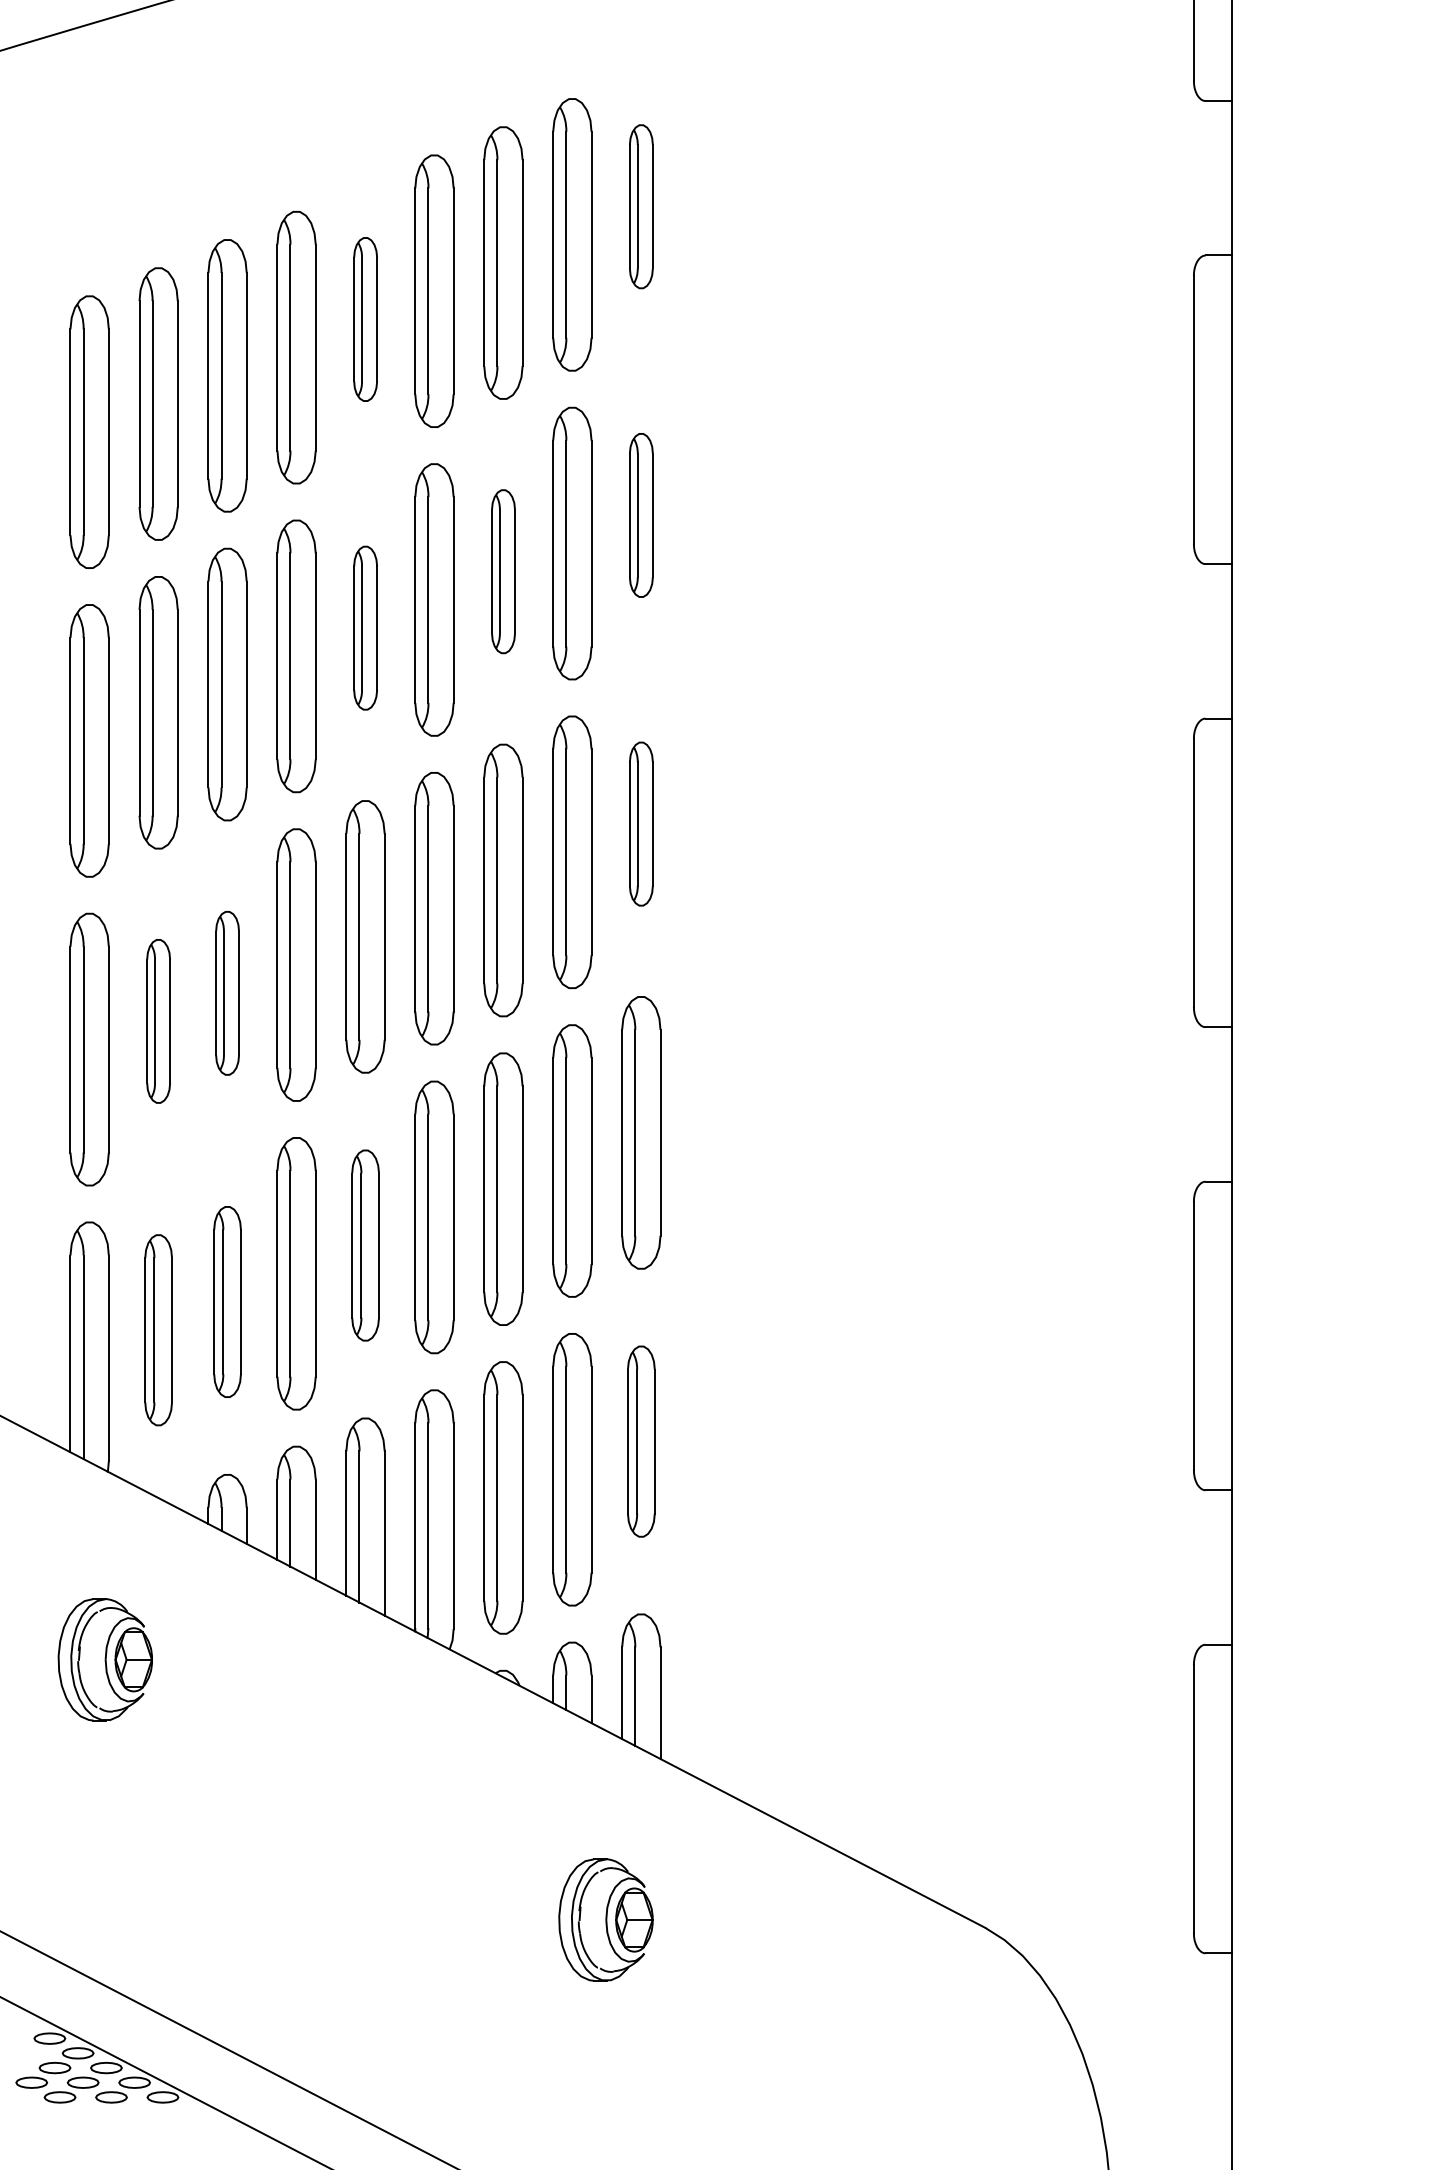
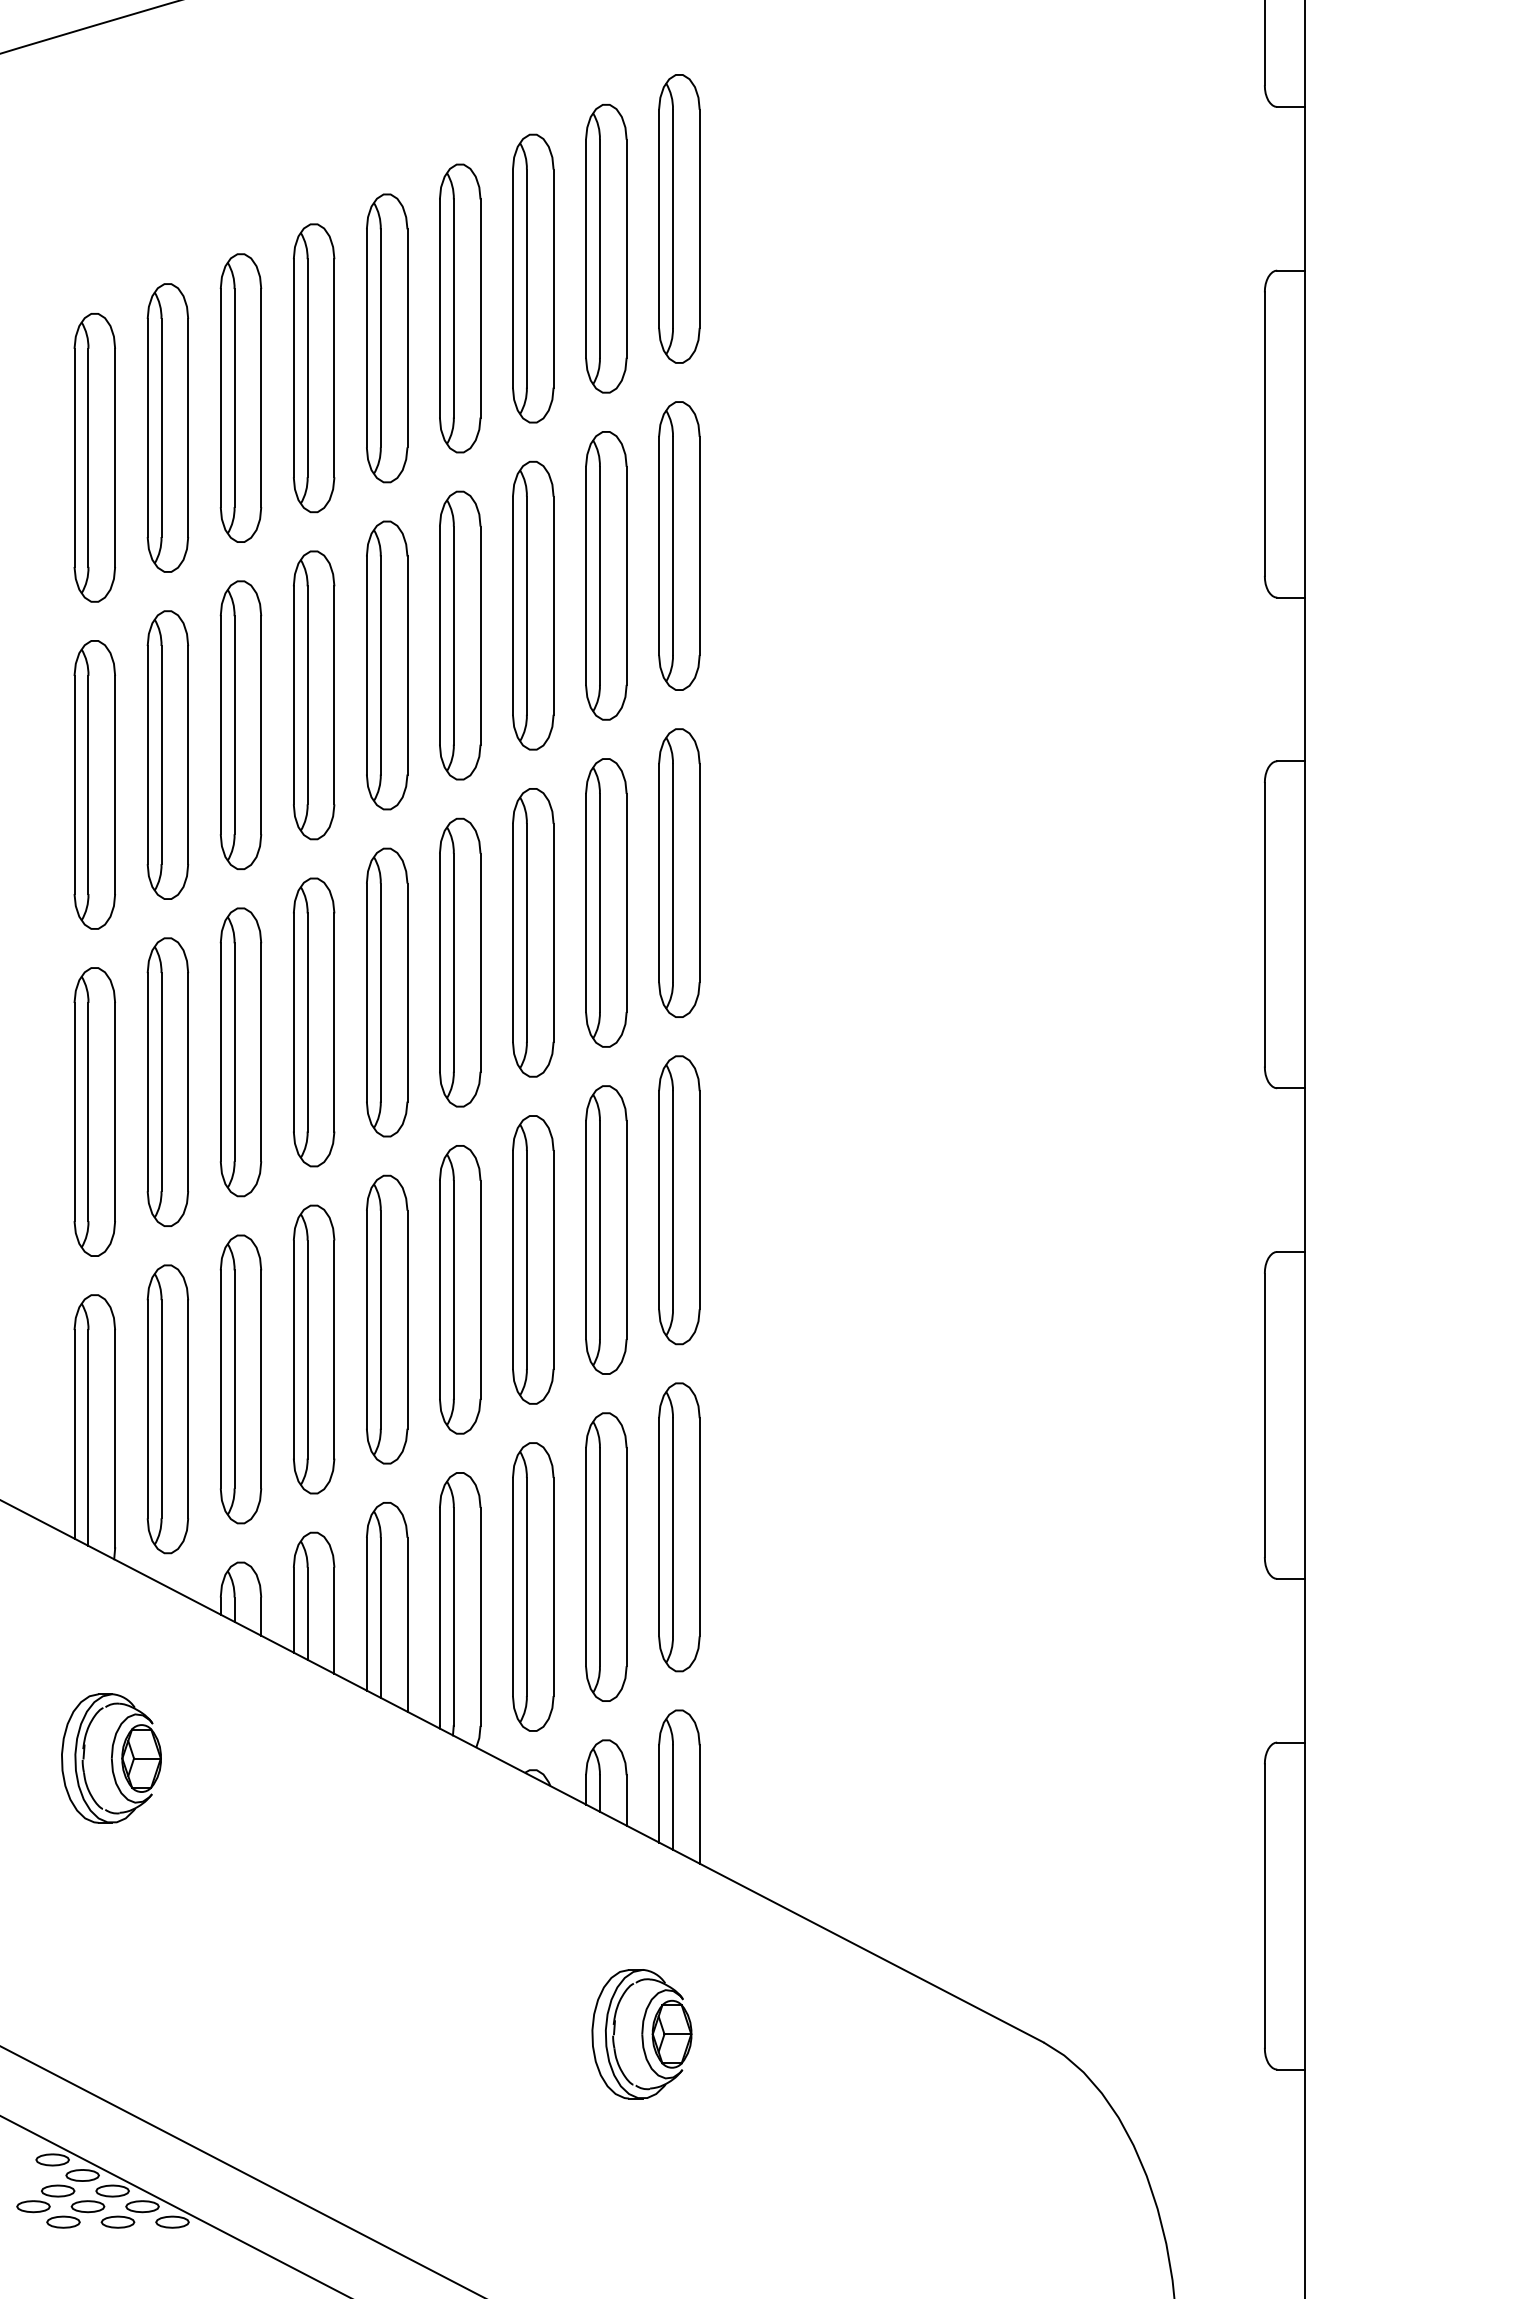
part: (641, 206) -> (679, 218), size x1.67
part: (365, 319) -> (387, 338), size x1.67
part: (641, 514) -> (679, 545), size x1.67
part: (503, 571) -> (533, 605), size x1.67
part: (365, 628) -> (387, 665), size x1.67
part: (641, 823) -> (679, 872), size x1.67
part: (227, 993) -> (240, 1052), size x1.67
part: (158, 1020) -> (167, 1081), size x1.67
part: (365, 1245) -> (387, 1319), size x1.43
part: (227, 1302) -> (240, 1379), size x1.43
part: (158, 1330) -> (167, 1409), size x1.43
part: (641, 1441) -> (679, 1527), size x1.43

